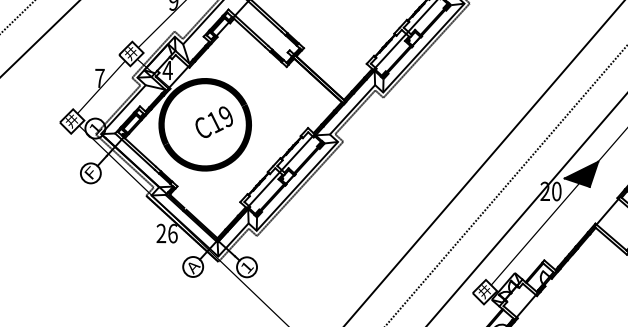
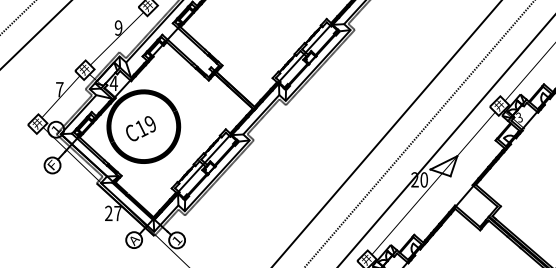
text: (213, 122) -> (140, 128), moved
fill: (580, 174) -> (443, 166), removed
text: (172, 233) -> (117, 213), 26 -> 27

